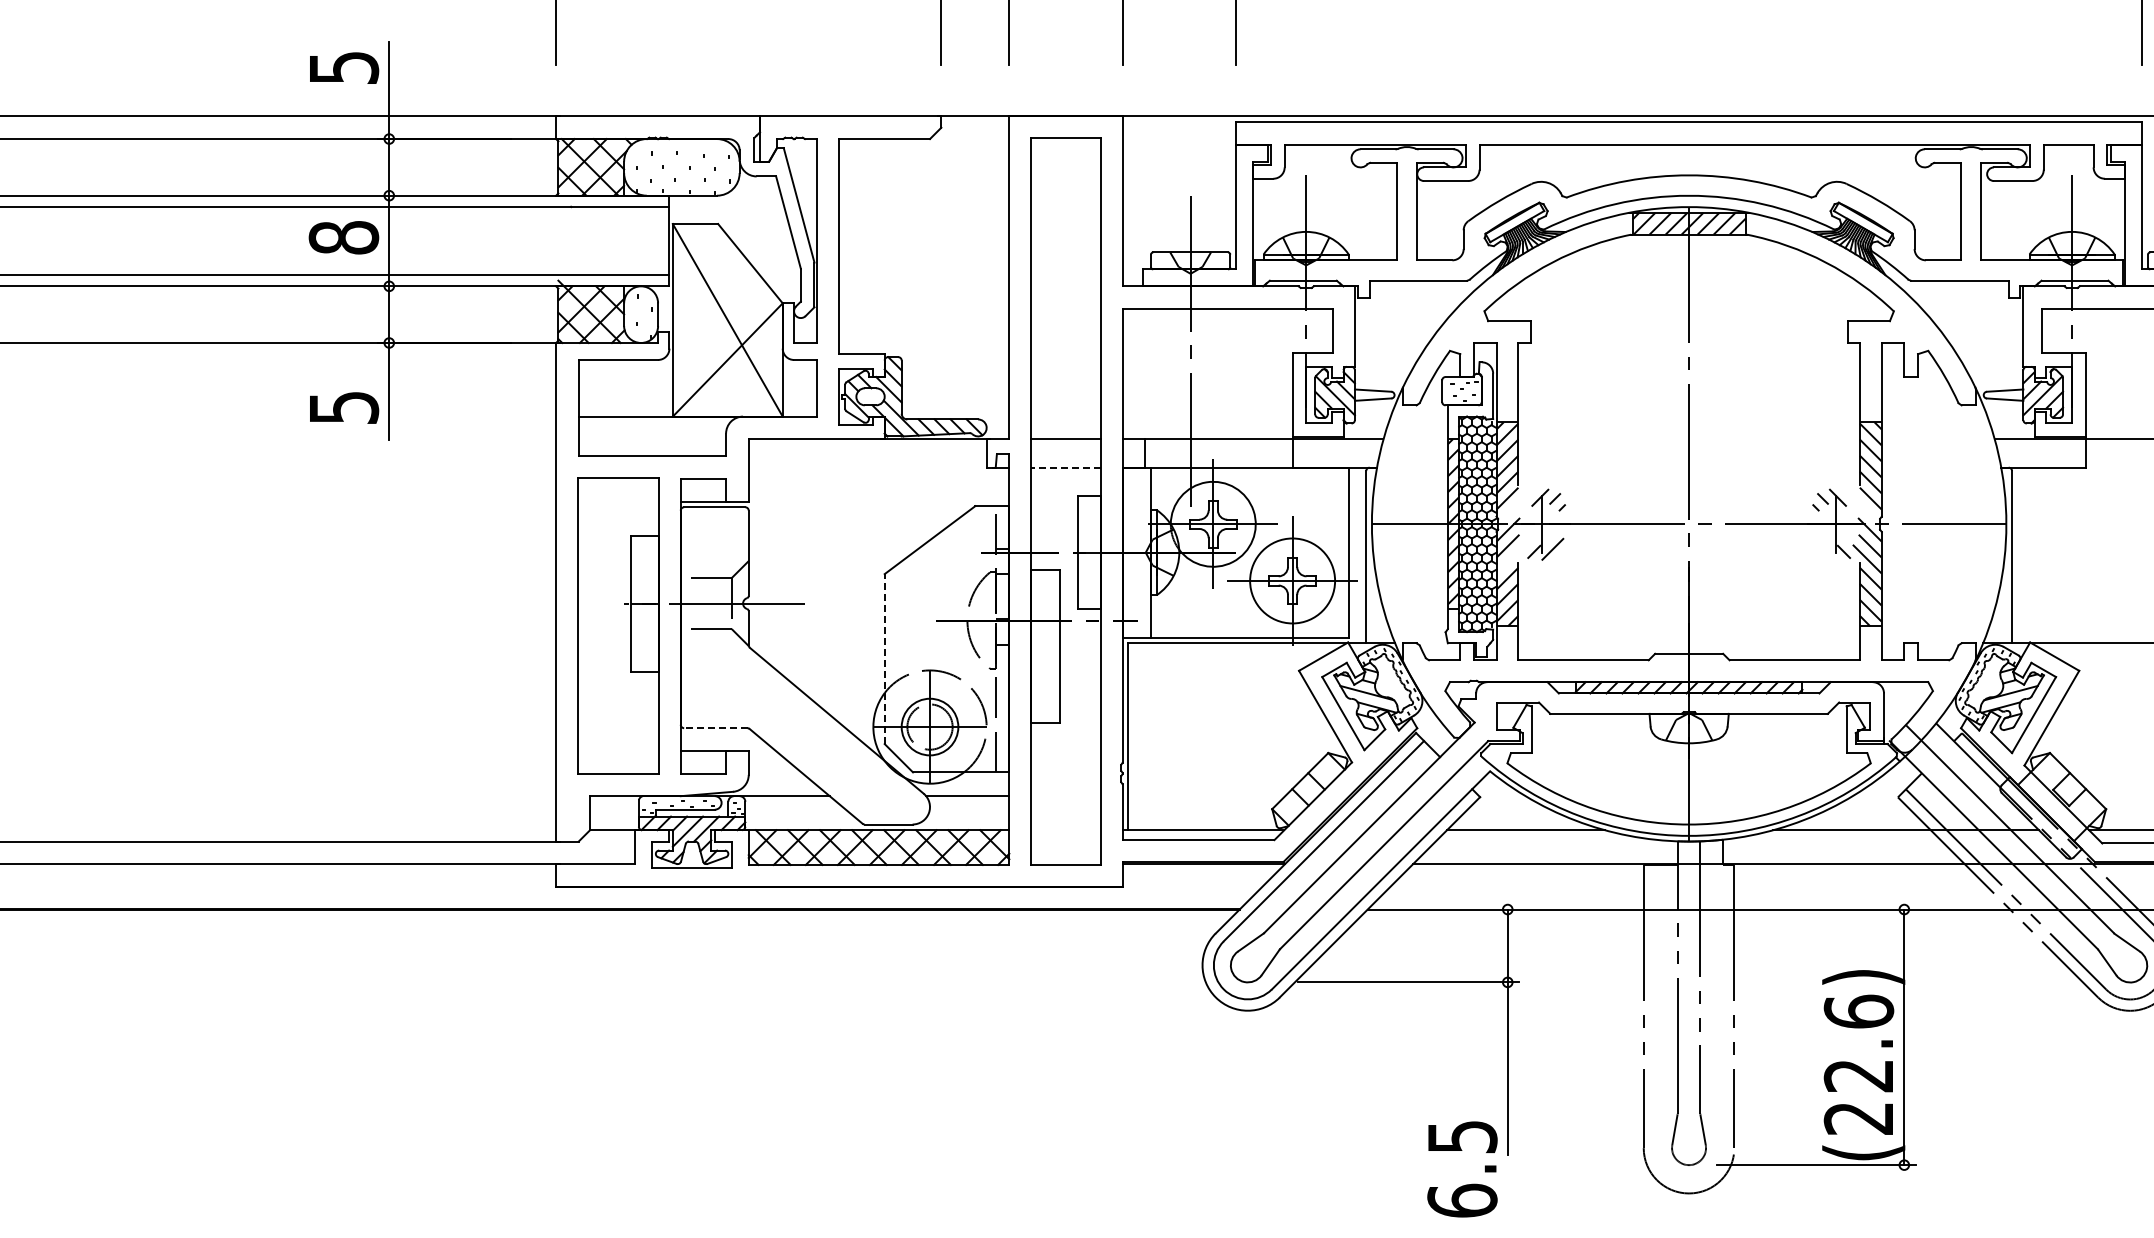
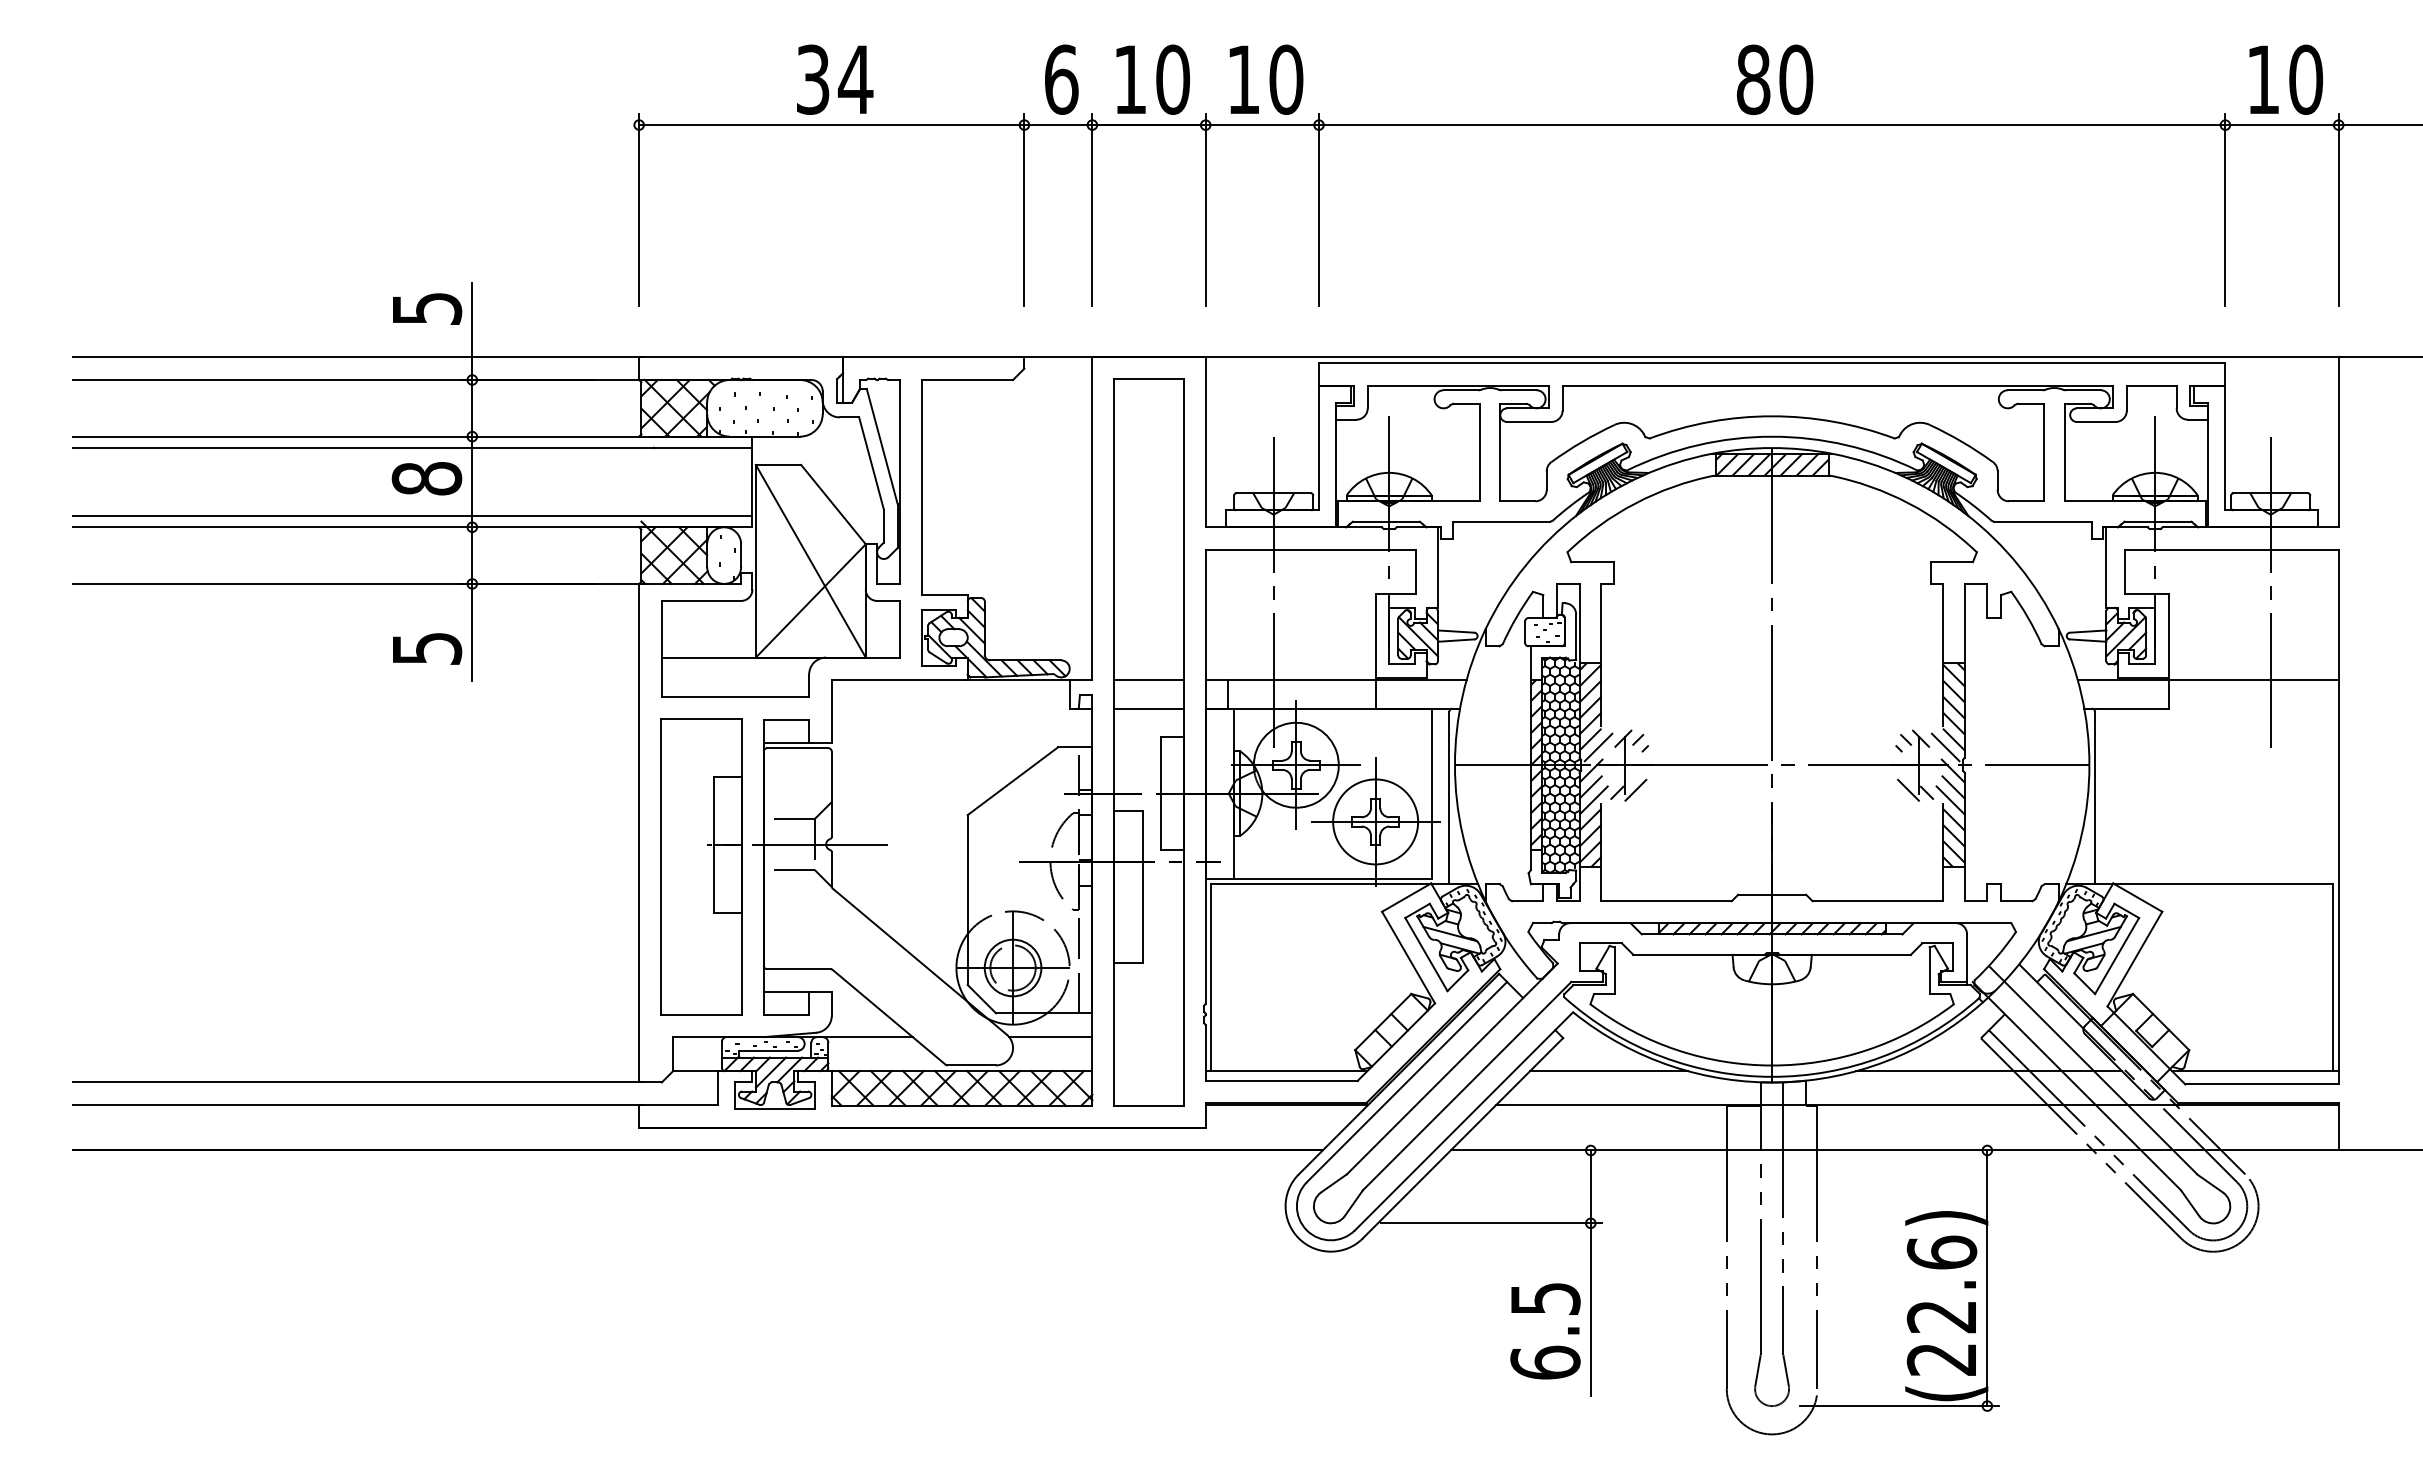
line: (1066, 467) -> (1149, 708), dashed -> solid
line: (1517, 504) -> (1600, 745), added
line: (1860, 504) -> (1943, 745), added
line: (1825, 549) -> (1908, 790), added
line: (1511, 557) -> (1594, 798), added
line: (884, 659) -> (967, 900), dashed -> solid
line: (715, 728) -> (798, 969), dashed -> solid
text: (1462, 1169) -> (1545, 1331), moved

